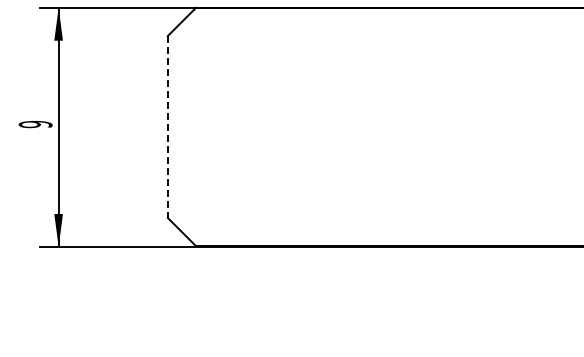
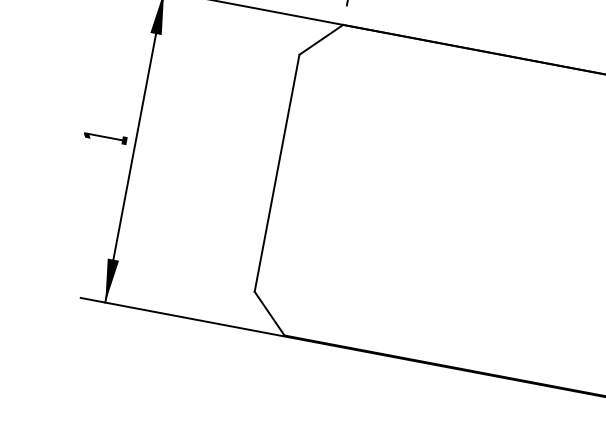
text: (35, 124) -> (105, 137), 9 -> 1
line: (167, 127) -> (276, 173), dashed -> solid

